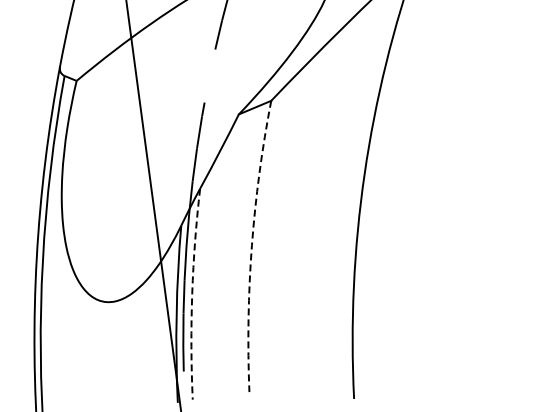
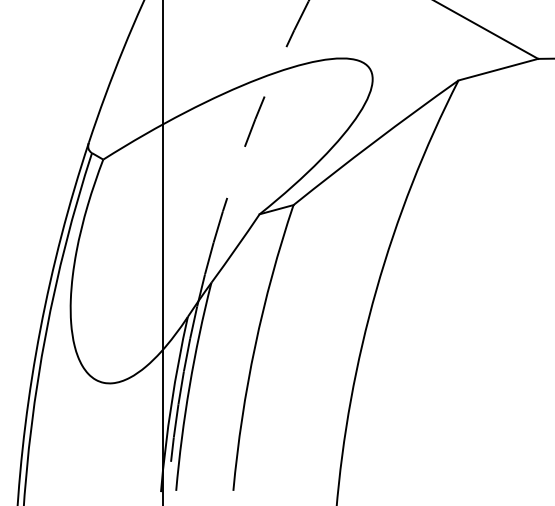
arc: (252, 246) -> (255, 346), dashed -> solid
arc: (192, 294) -> (189, 386), dashed -> solid

